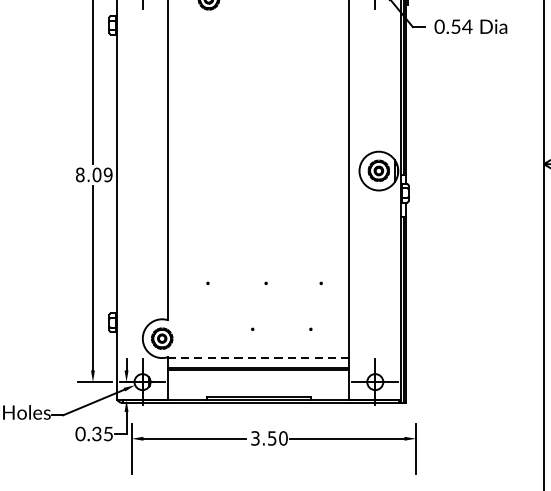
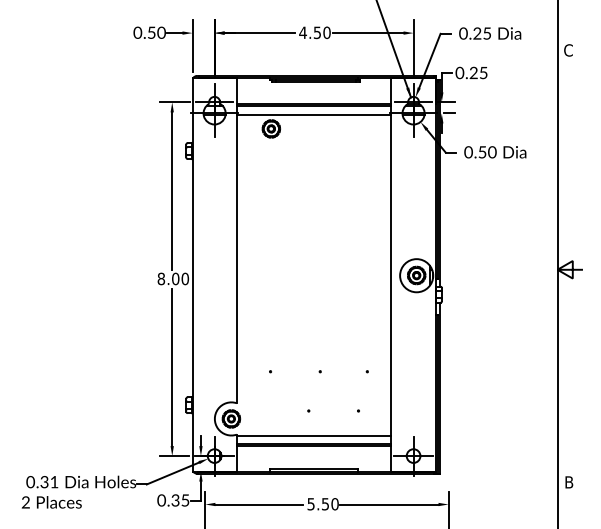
text: (466, 26) -> (491, 152), 0.54 -> 0.50
text: (107, 175) -> (184, 279), 8.09 -> 8.00
line: (258, 358) -> (313, 435), dashed -> solid
text: (254, 437) -> (310, 503), 3.50 -> 5.50

